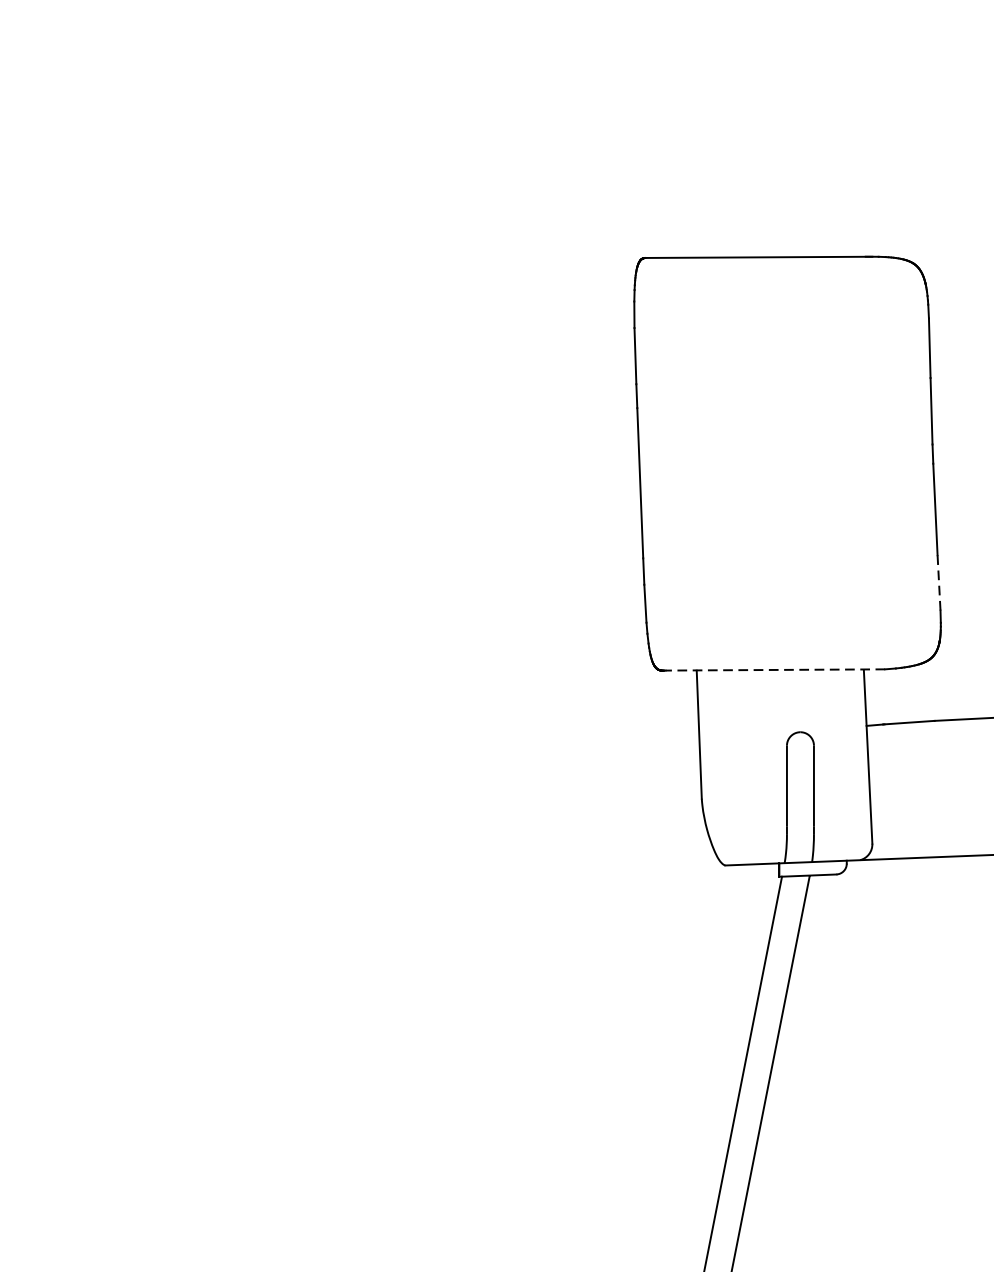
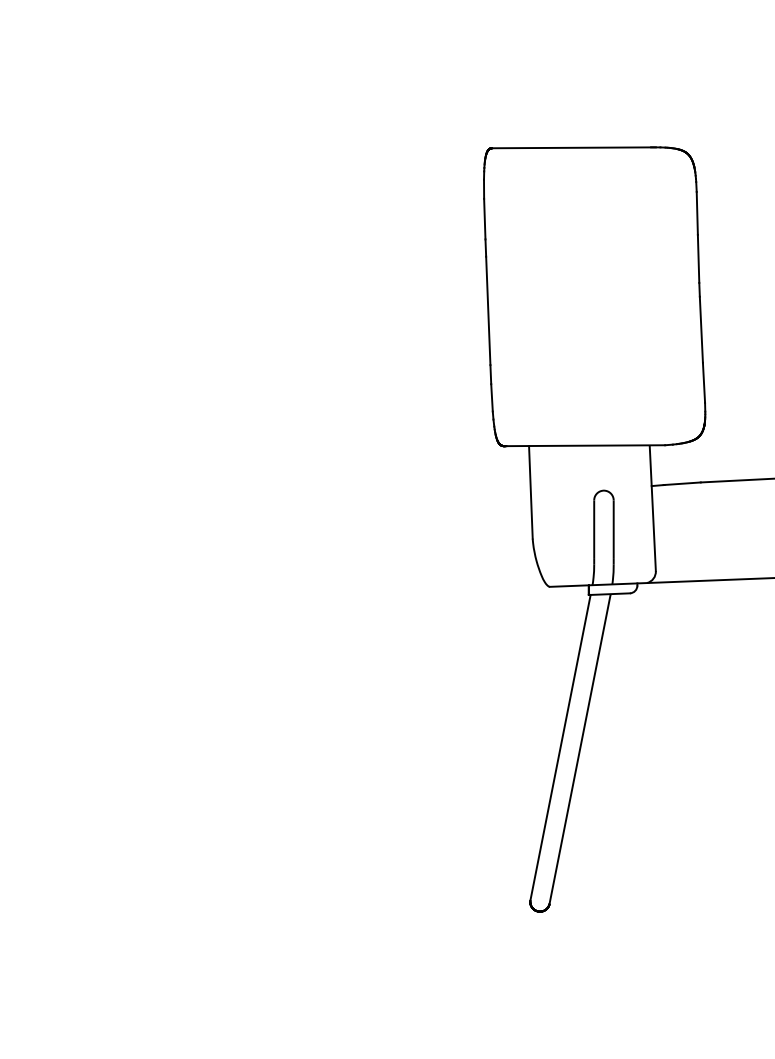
line: (938, 582) -> (703, 382), dashed -> solid
line: (774, 669) -> (585, 445), dashed -> solid

